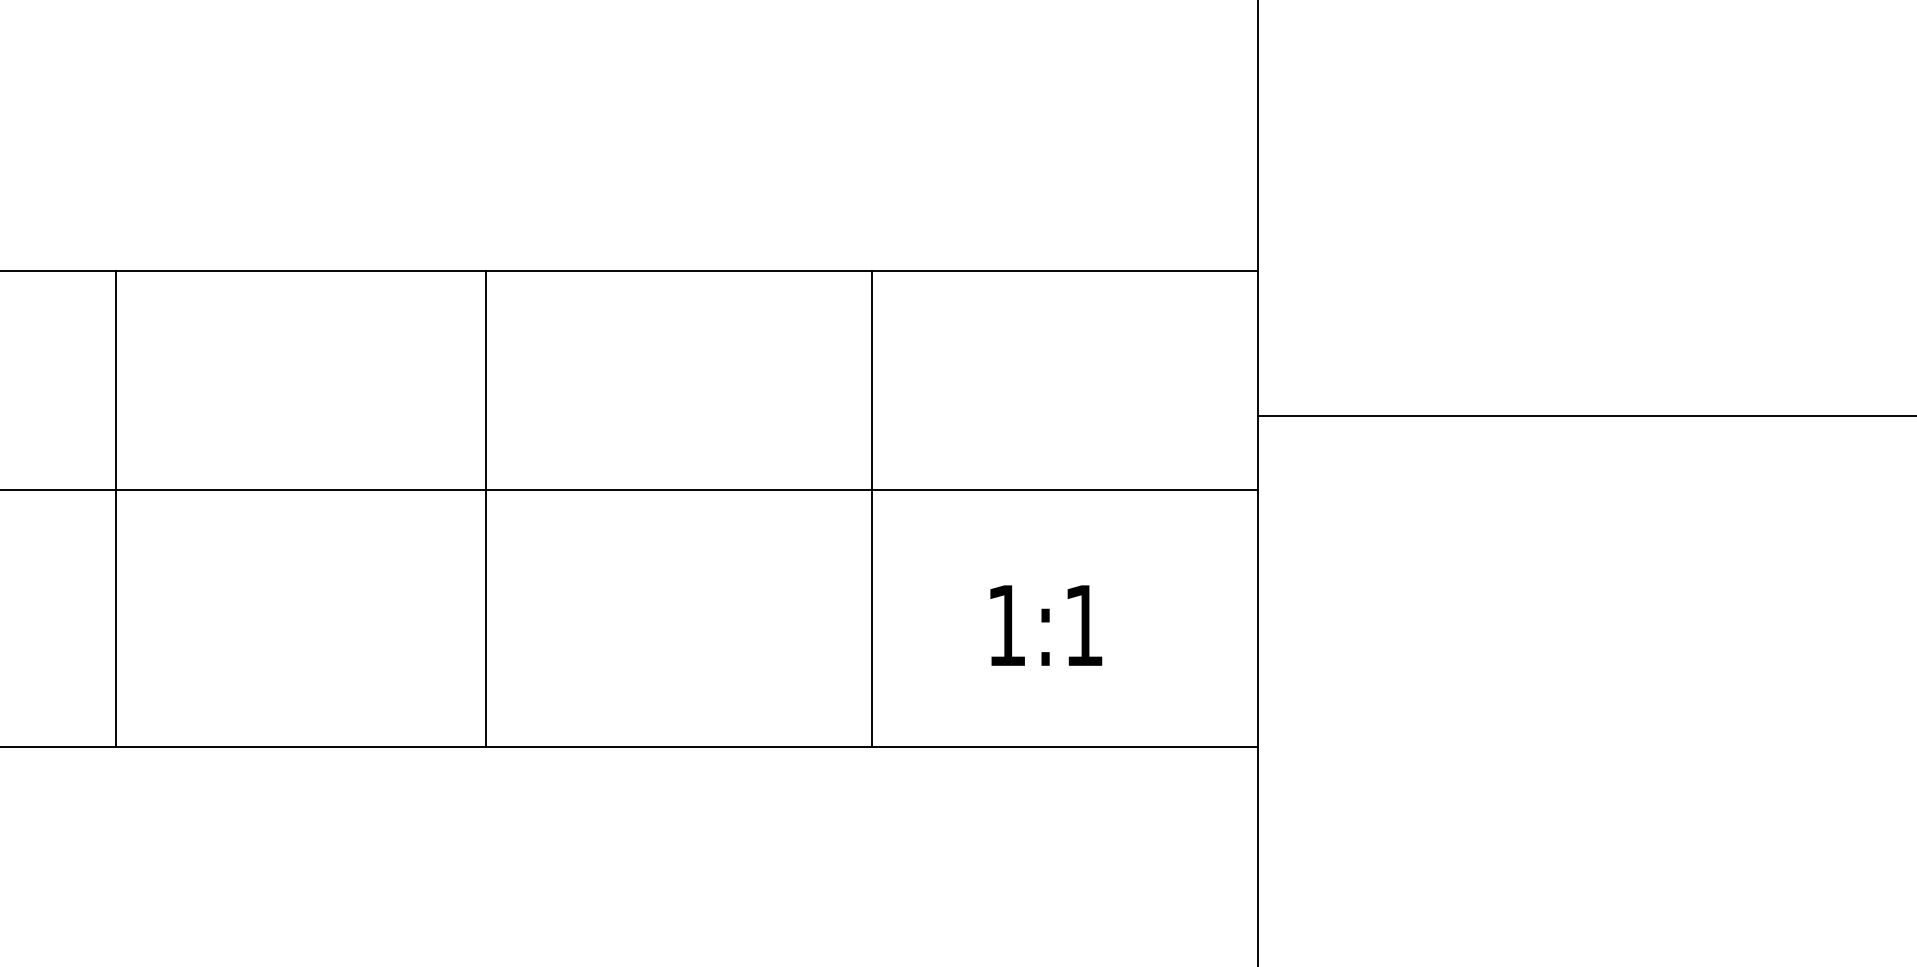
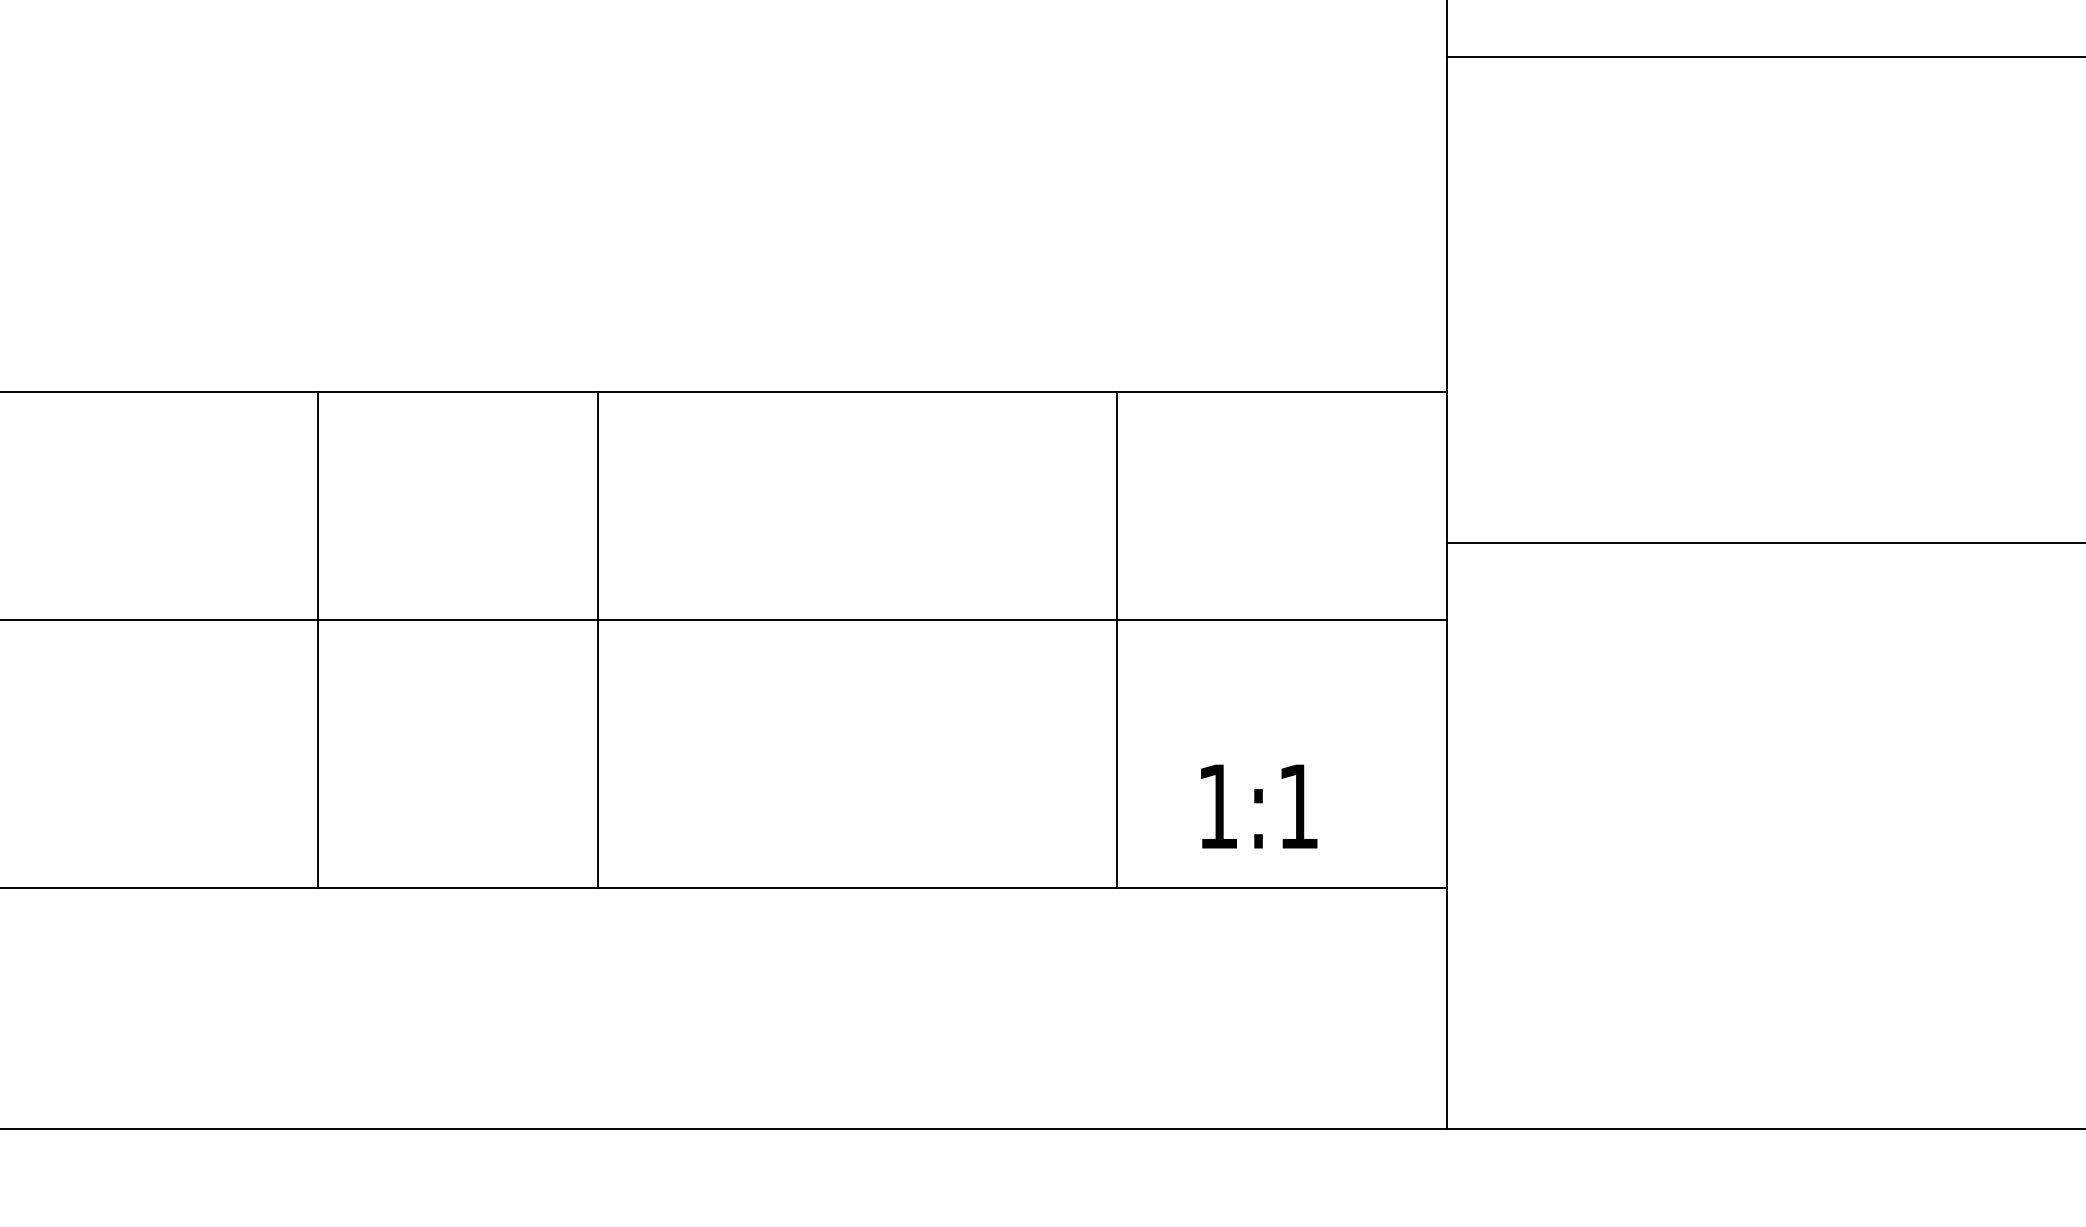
line: (116, 509) -> (317, 640), moved
line: (485, 509) -> (597, 640), moved
line: (872, 509) -> (1117, 640), moved
text: (1046, 625) -> (1259, 806), moved

